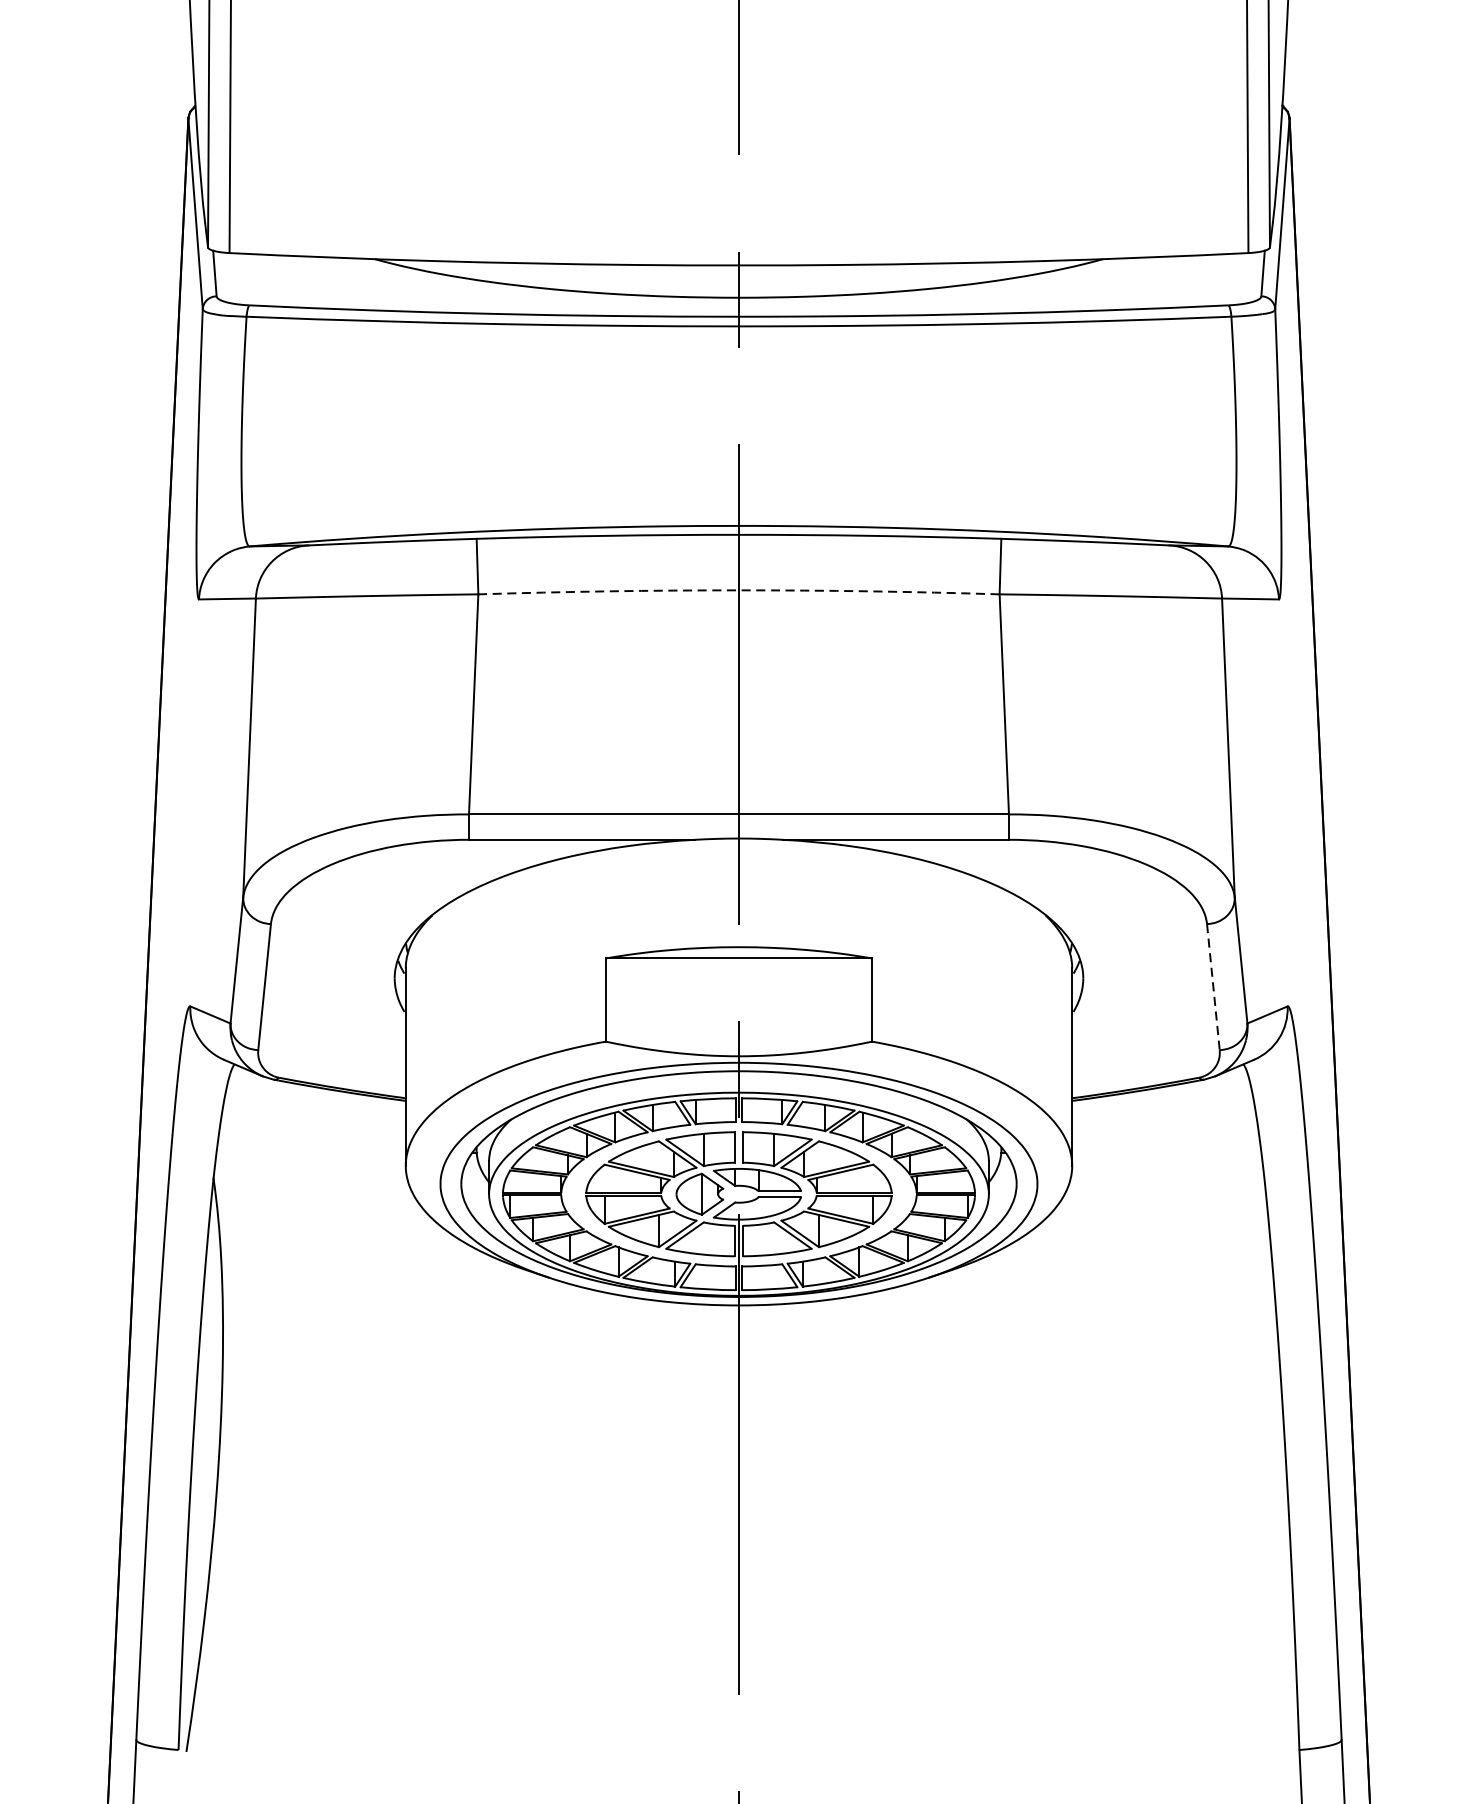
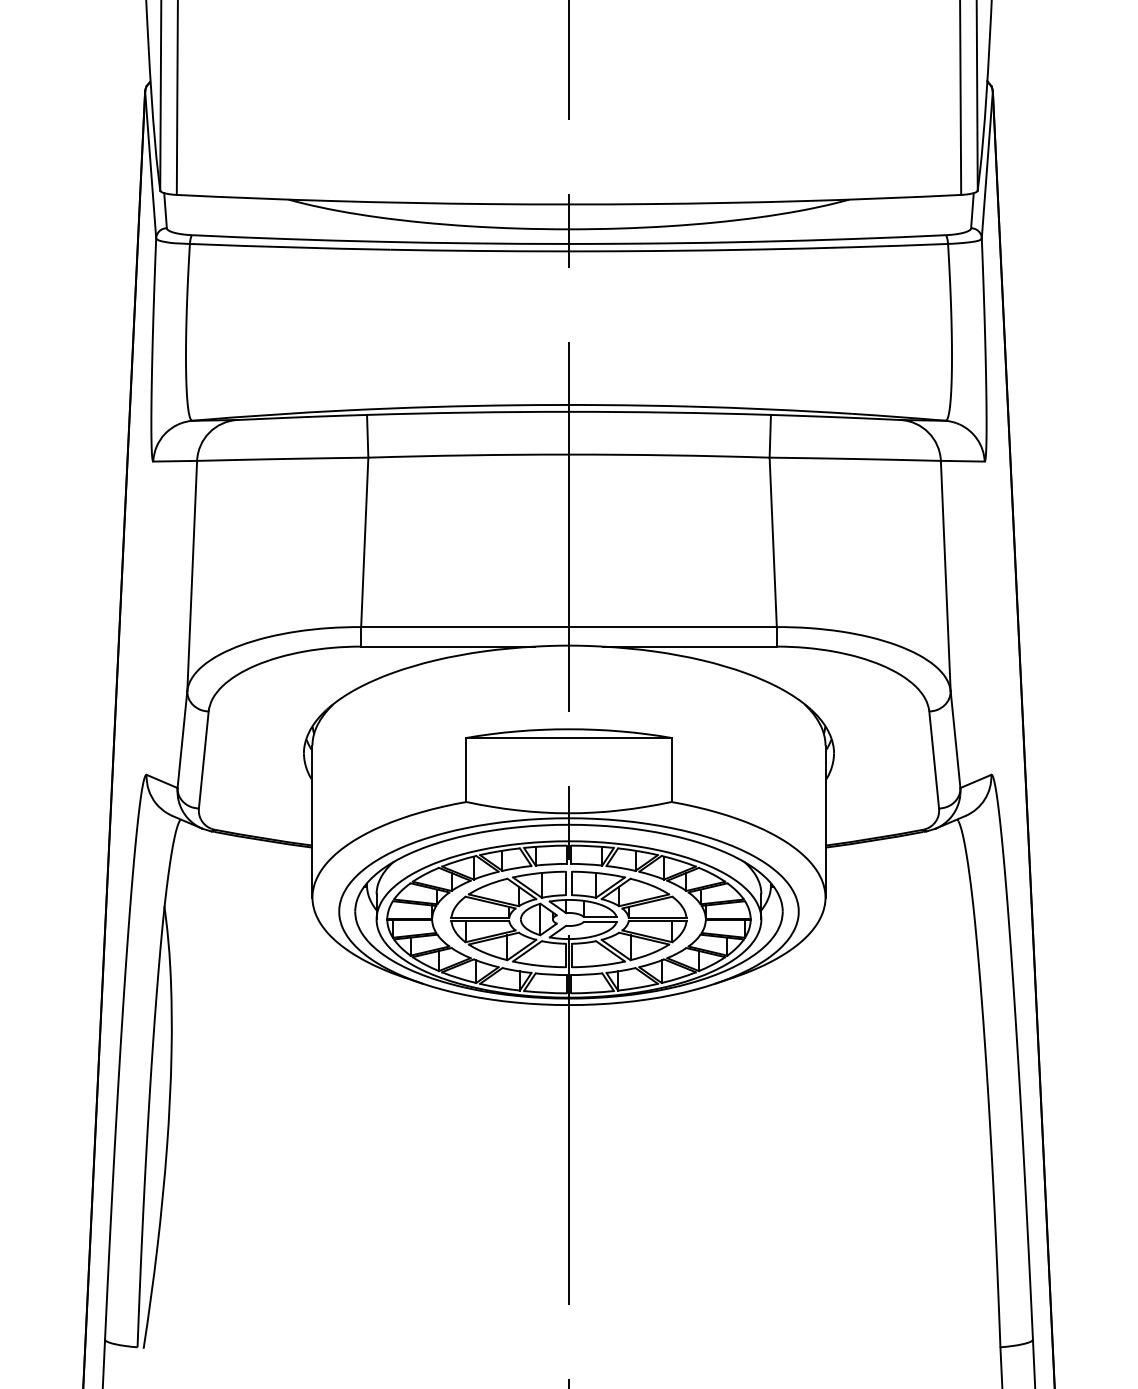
arc: (739, 590) -> (569, 454), dashed -> solid
line: (1213, 986) -> (934, 759), dashed -> solid

